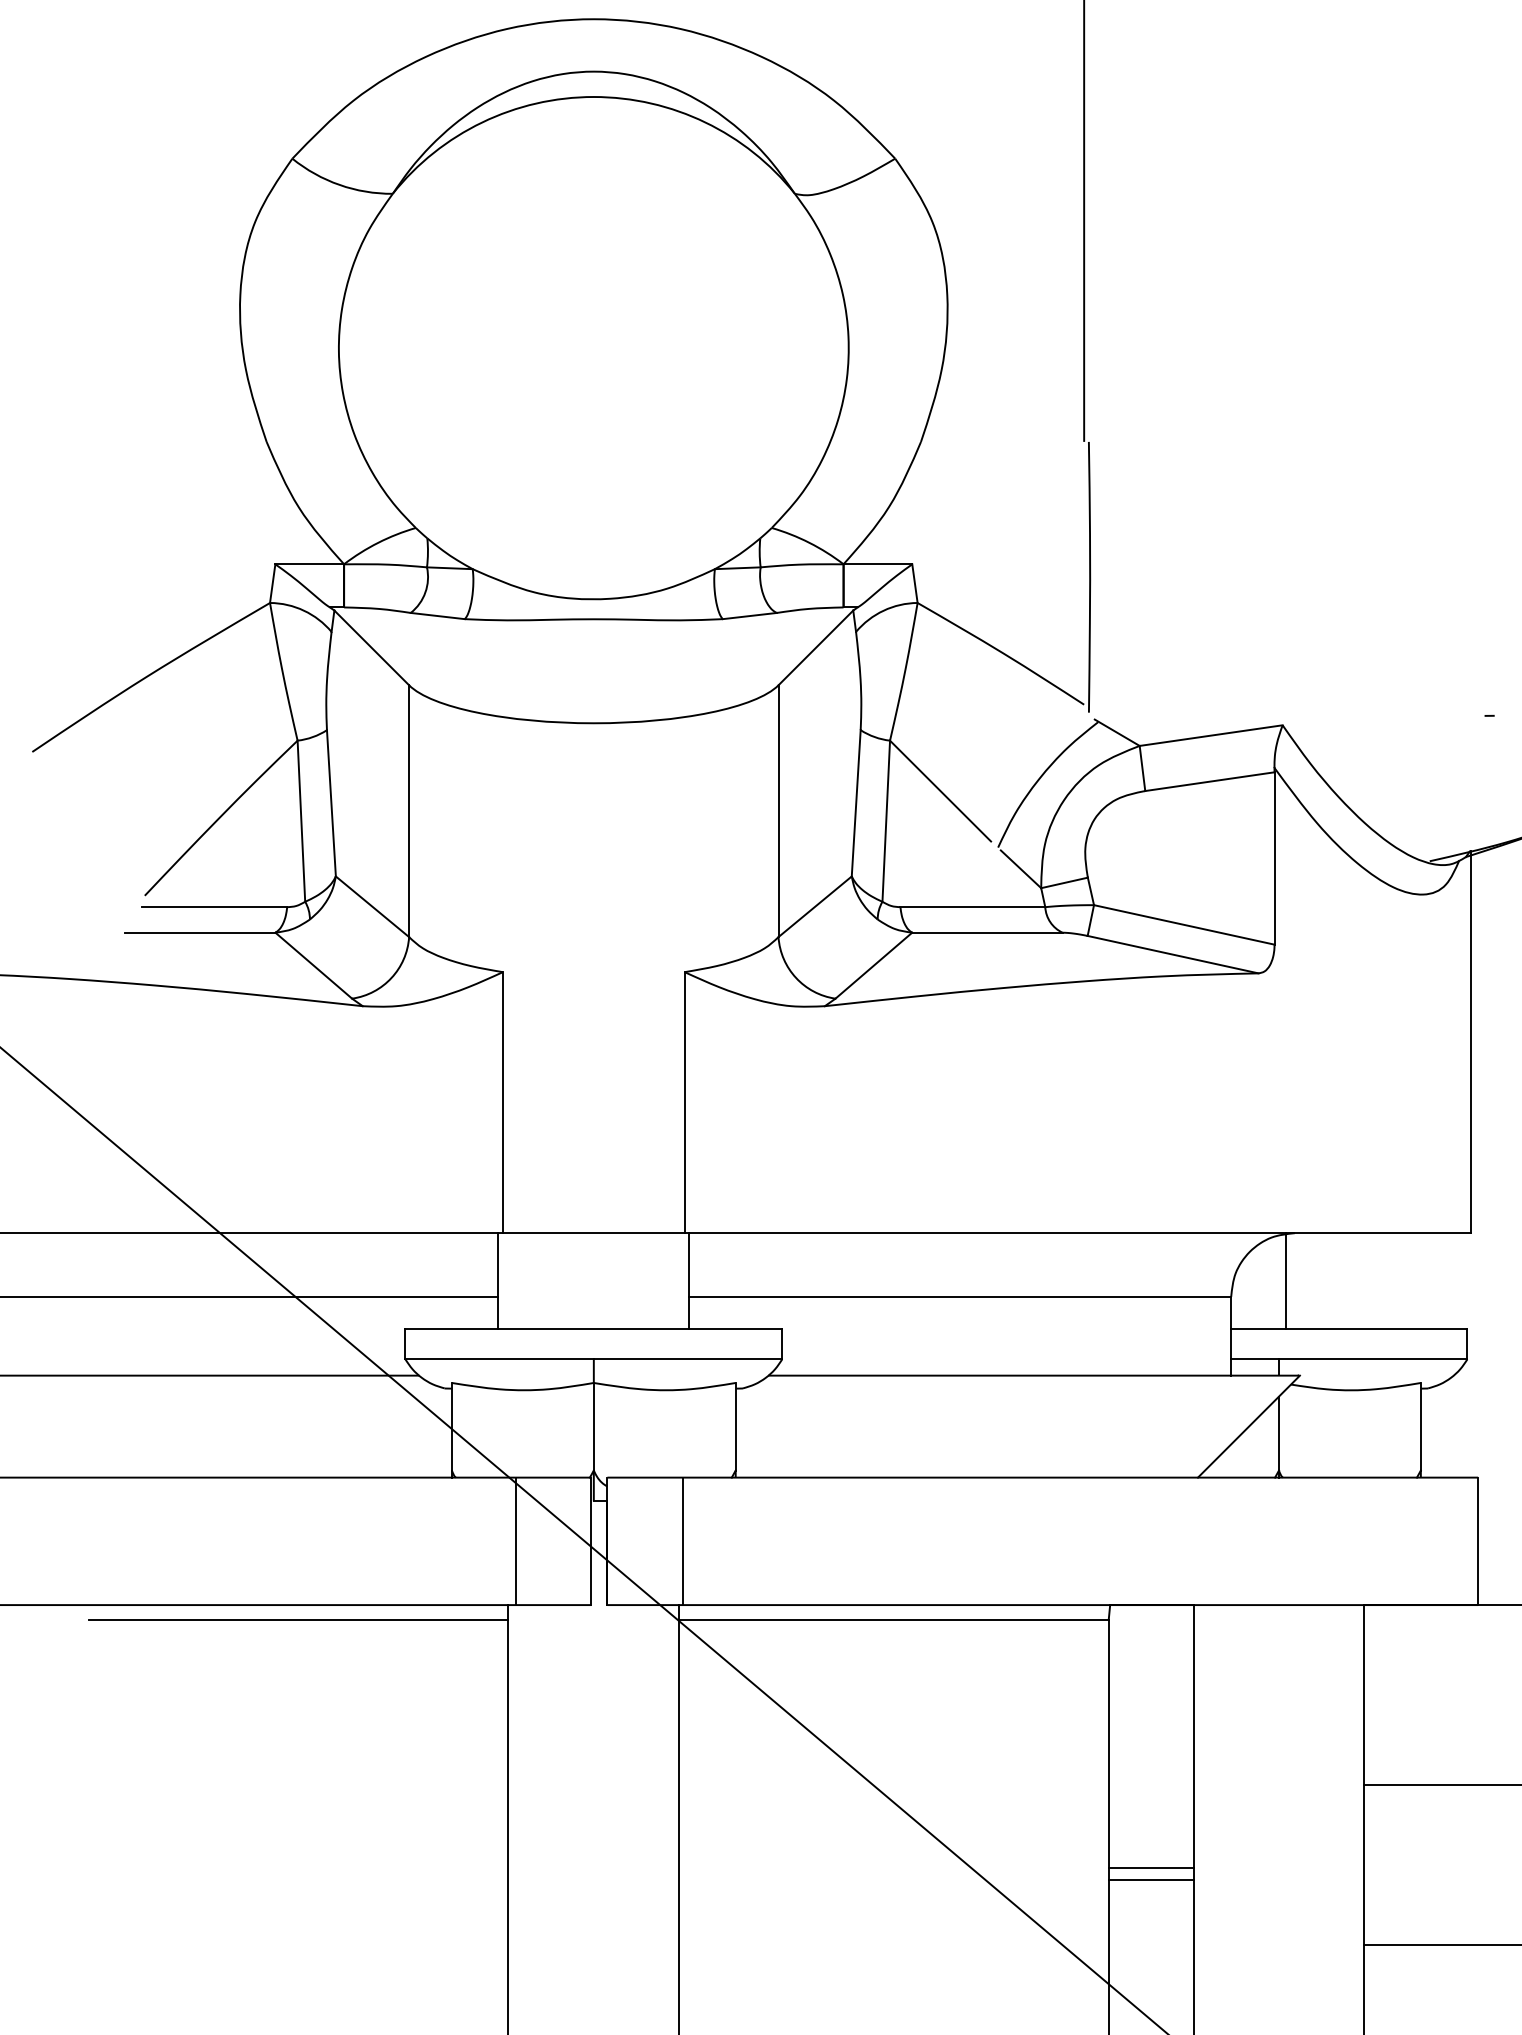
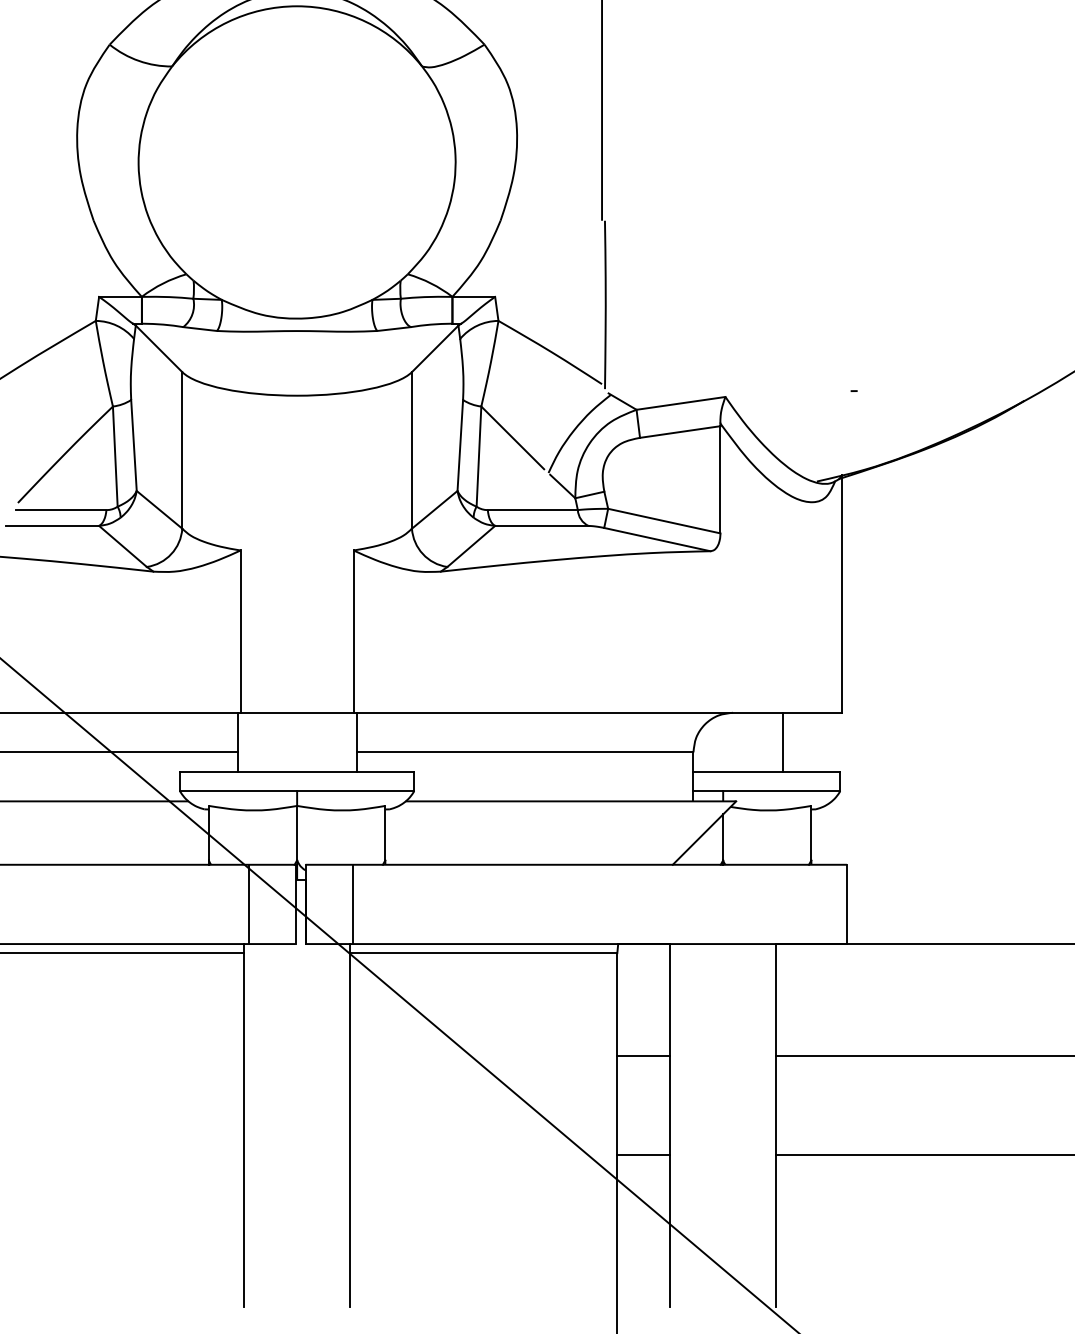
line: (1285, 1280) -> (782, 742), moved
line: (1150, 1867) -> (643, 1155), moved
line: (1150, 1880) -> (643, 1056), moved

